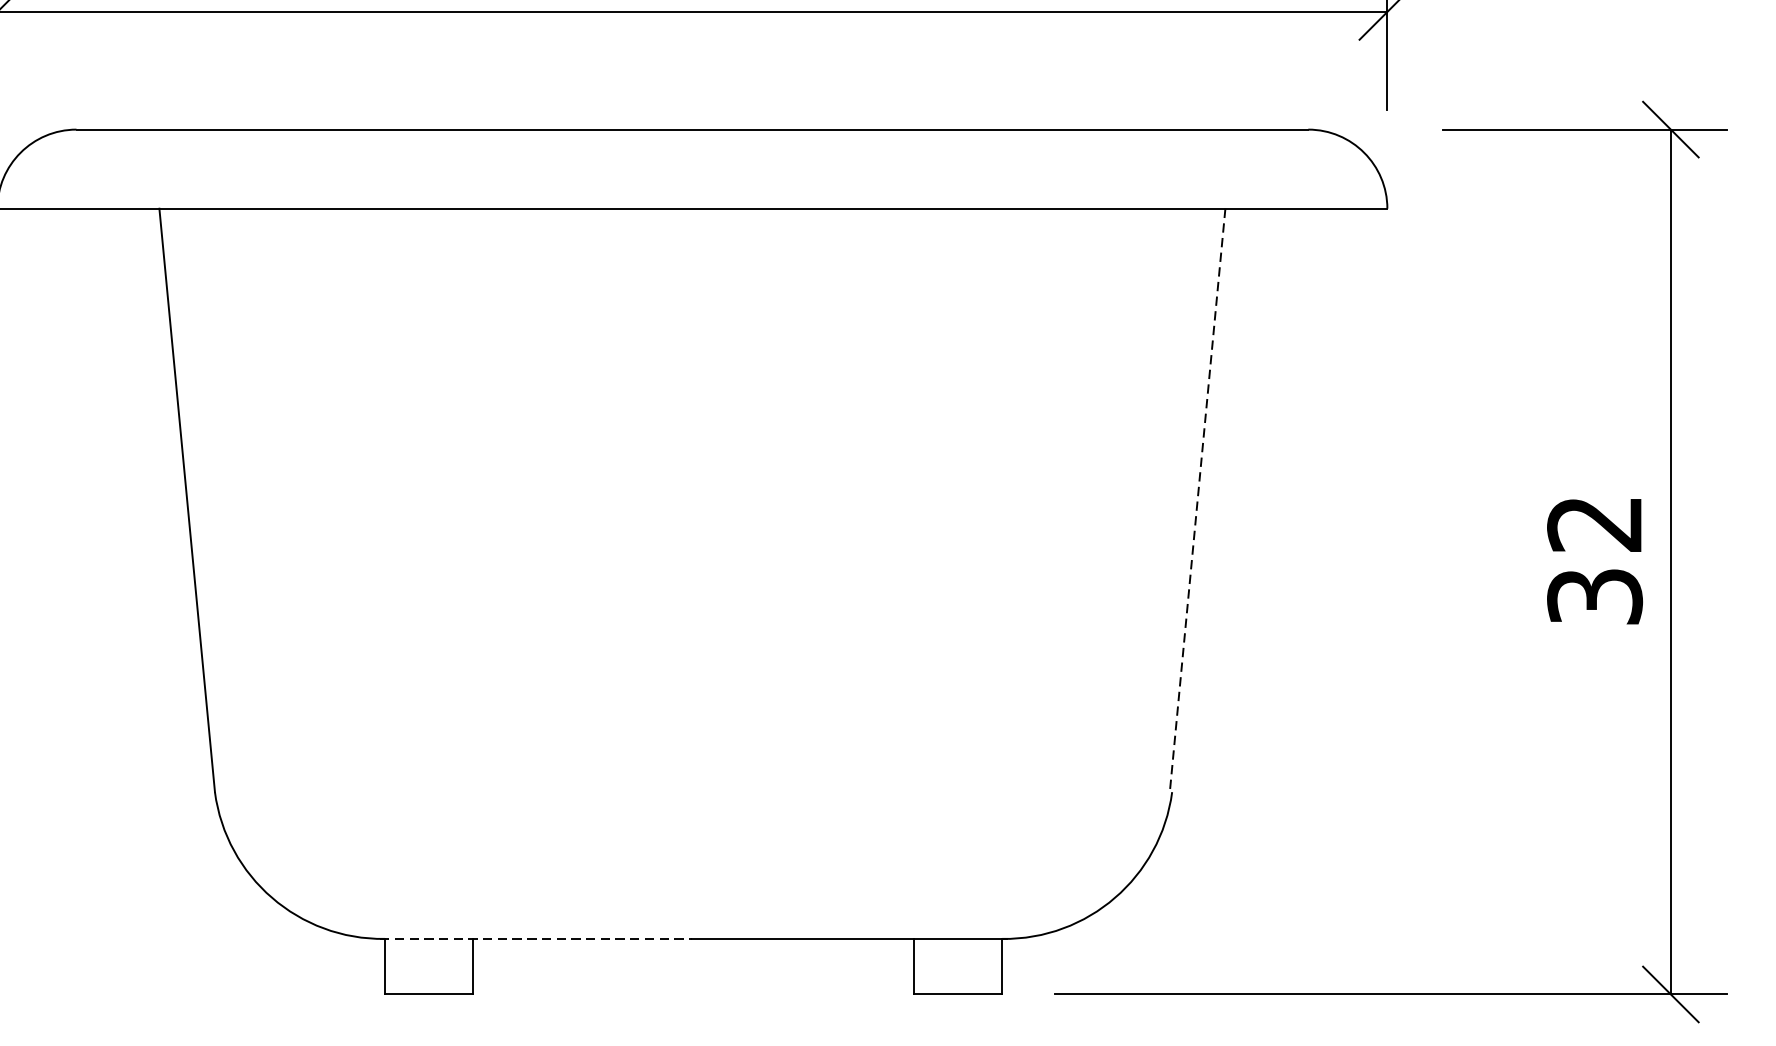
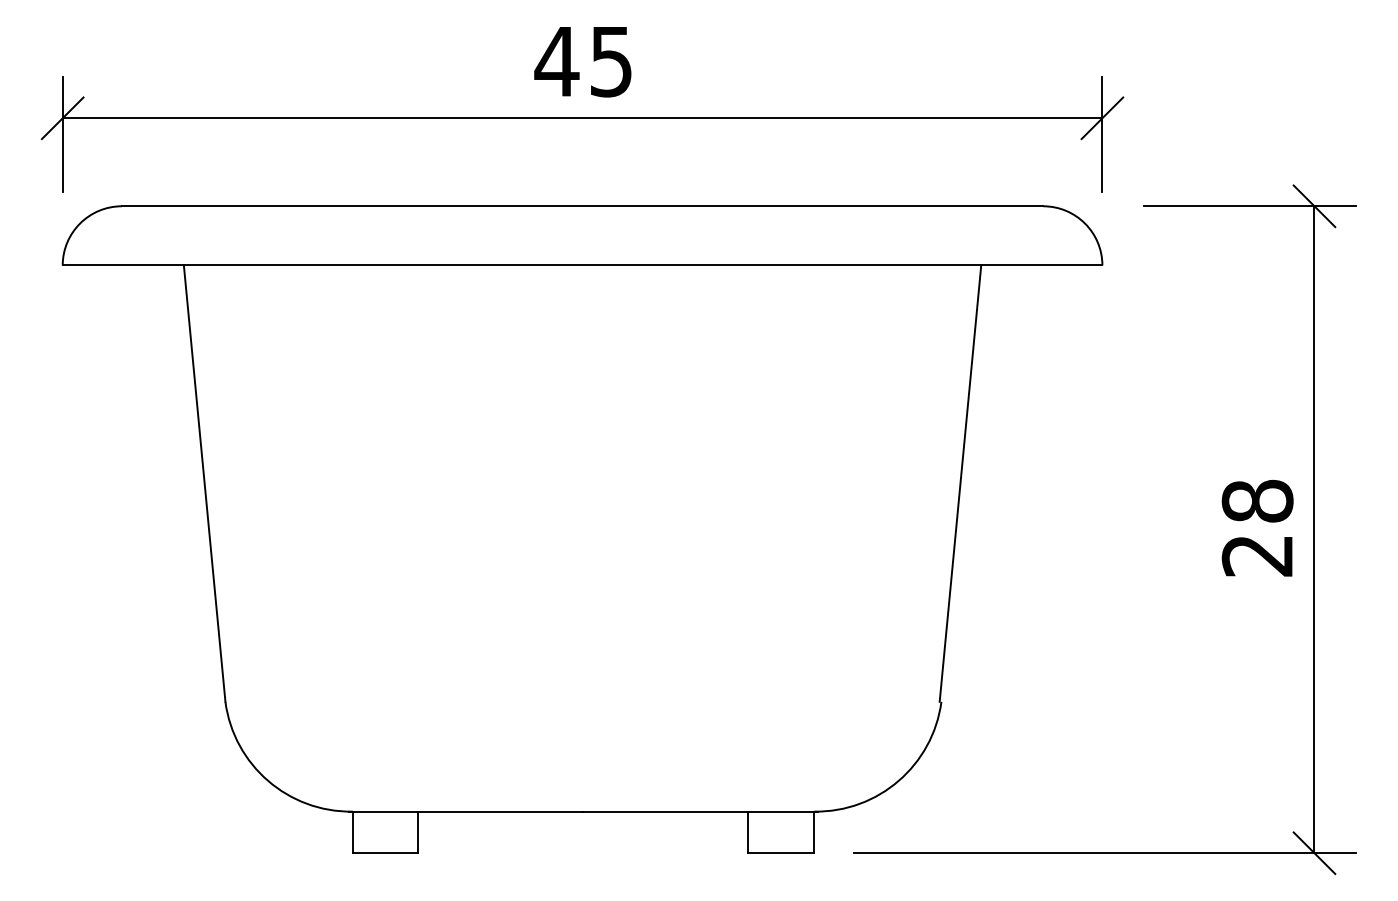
line: (1197, 501) -> (960, 484), dashed -> solid
text: (1594, 559) -> (1257, 527), 32 -> 28
line: (535, 938) -> (465, 811), dashed -> solid

